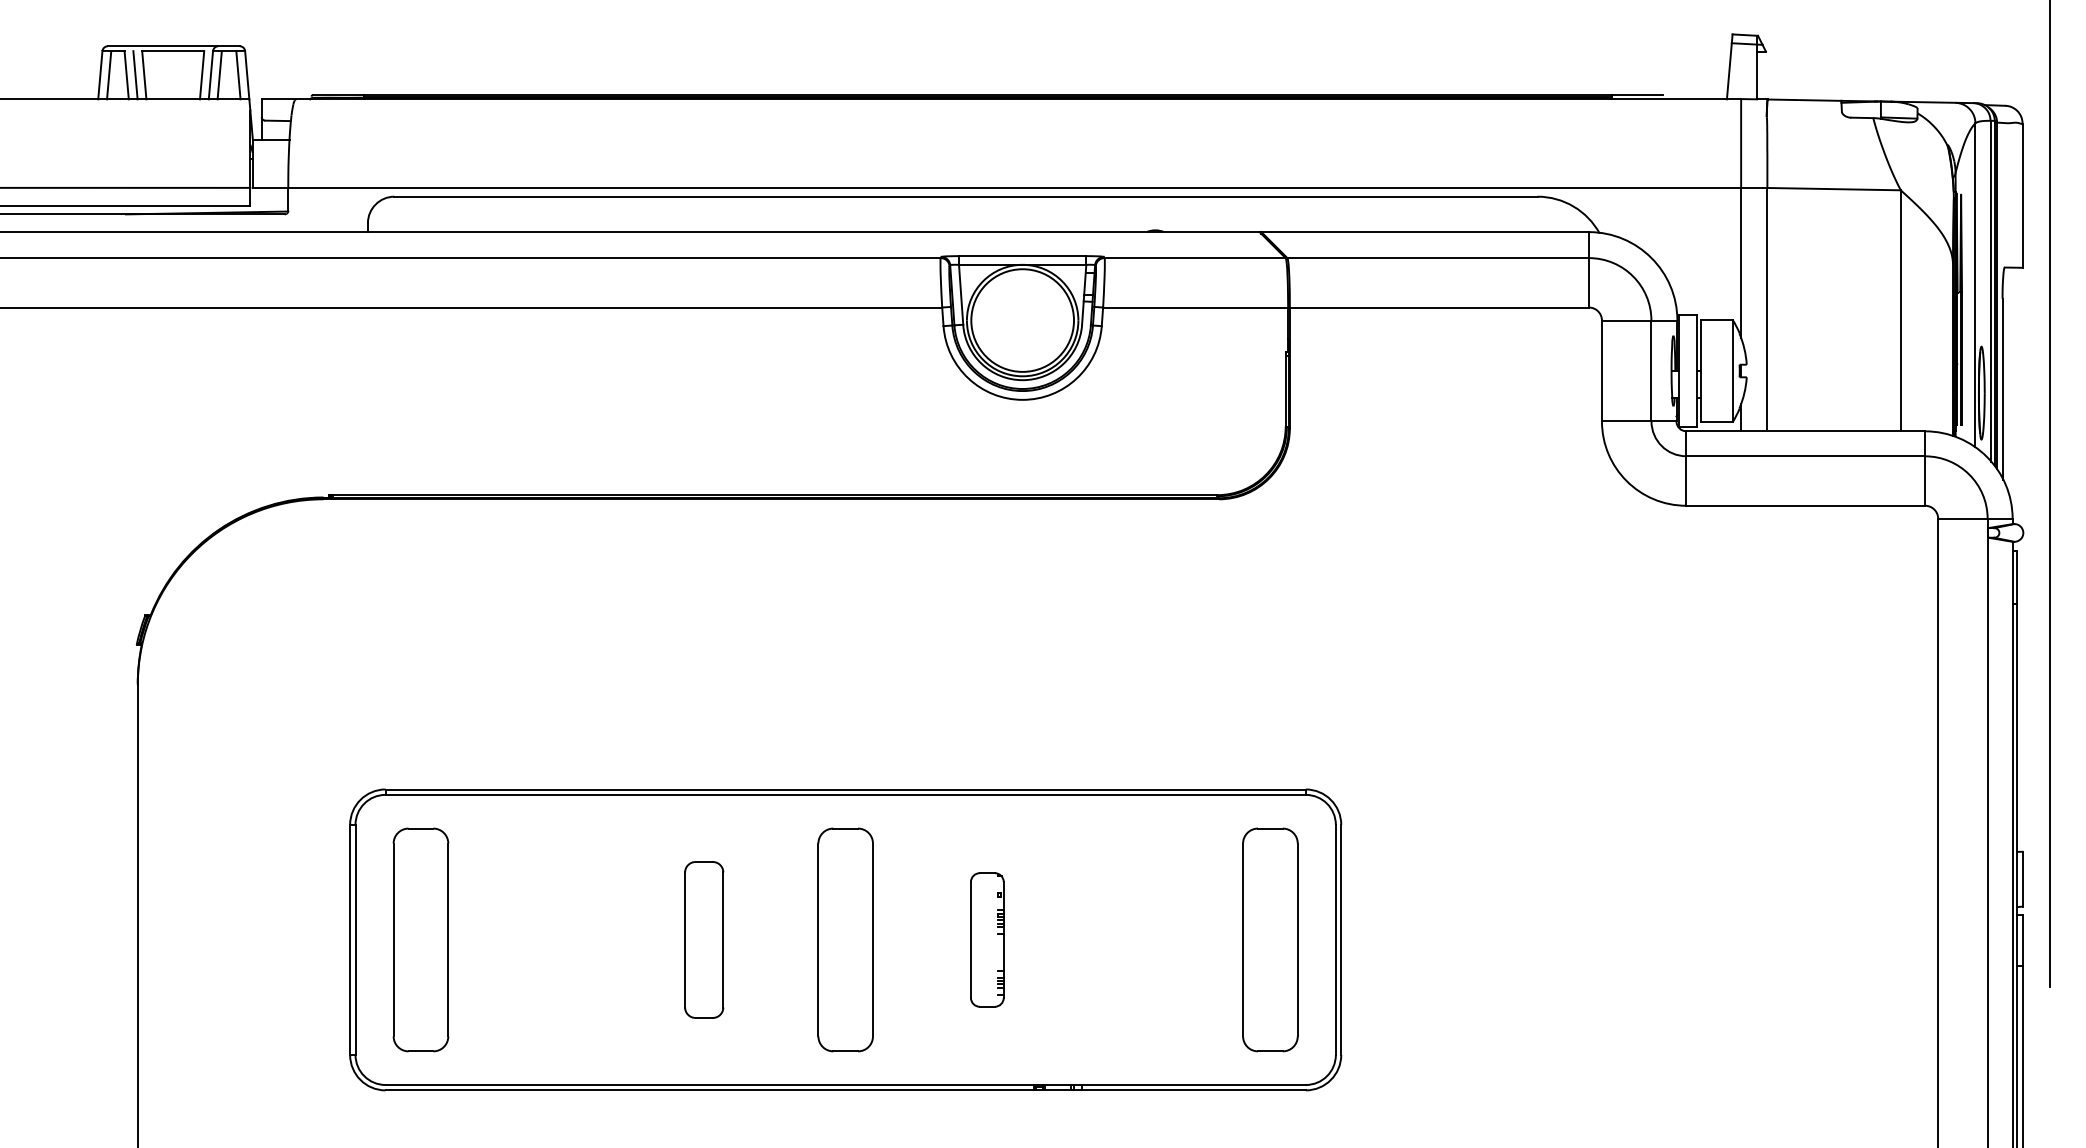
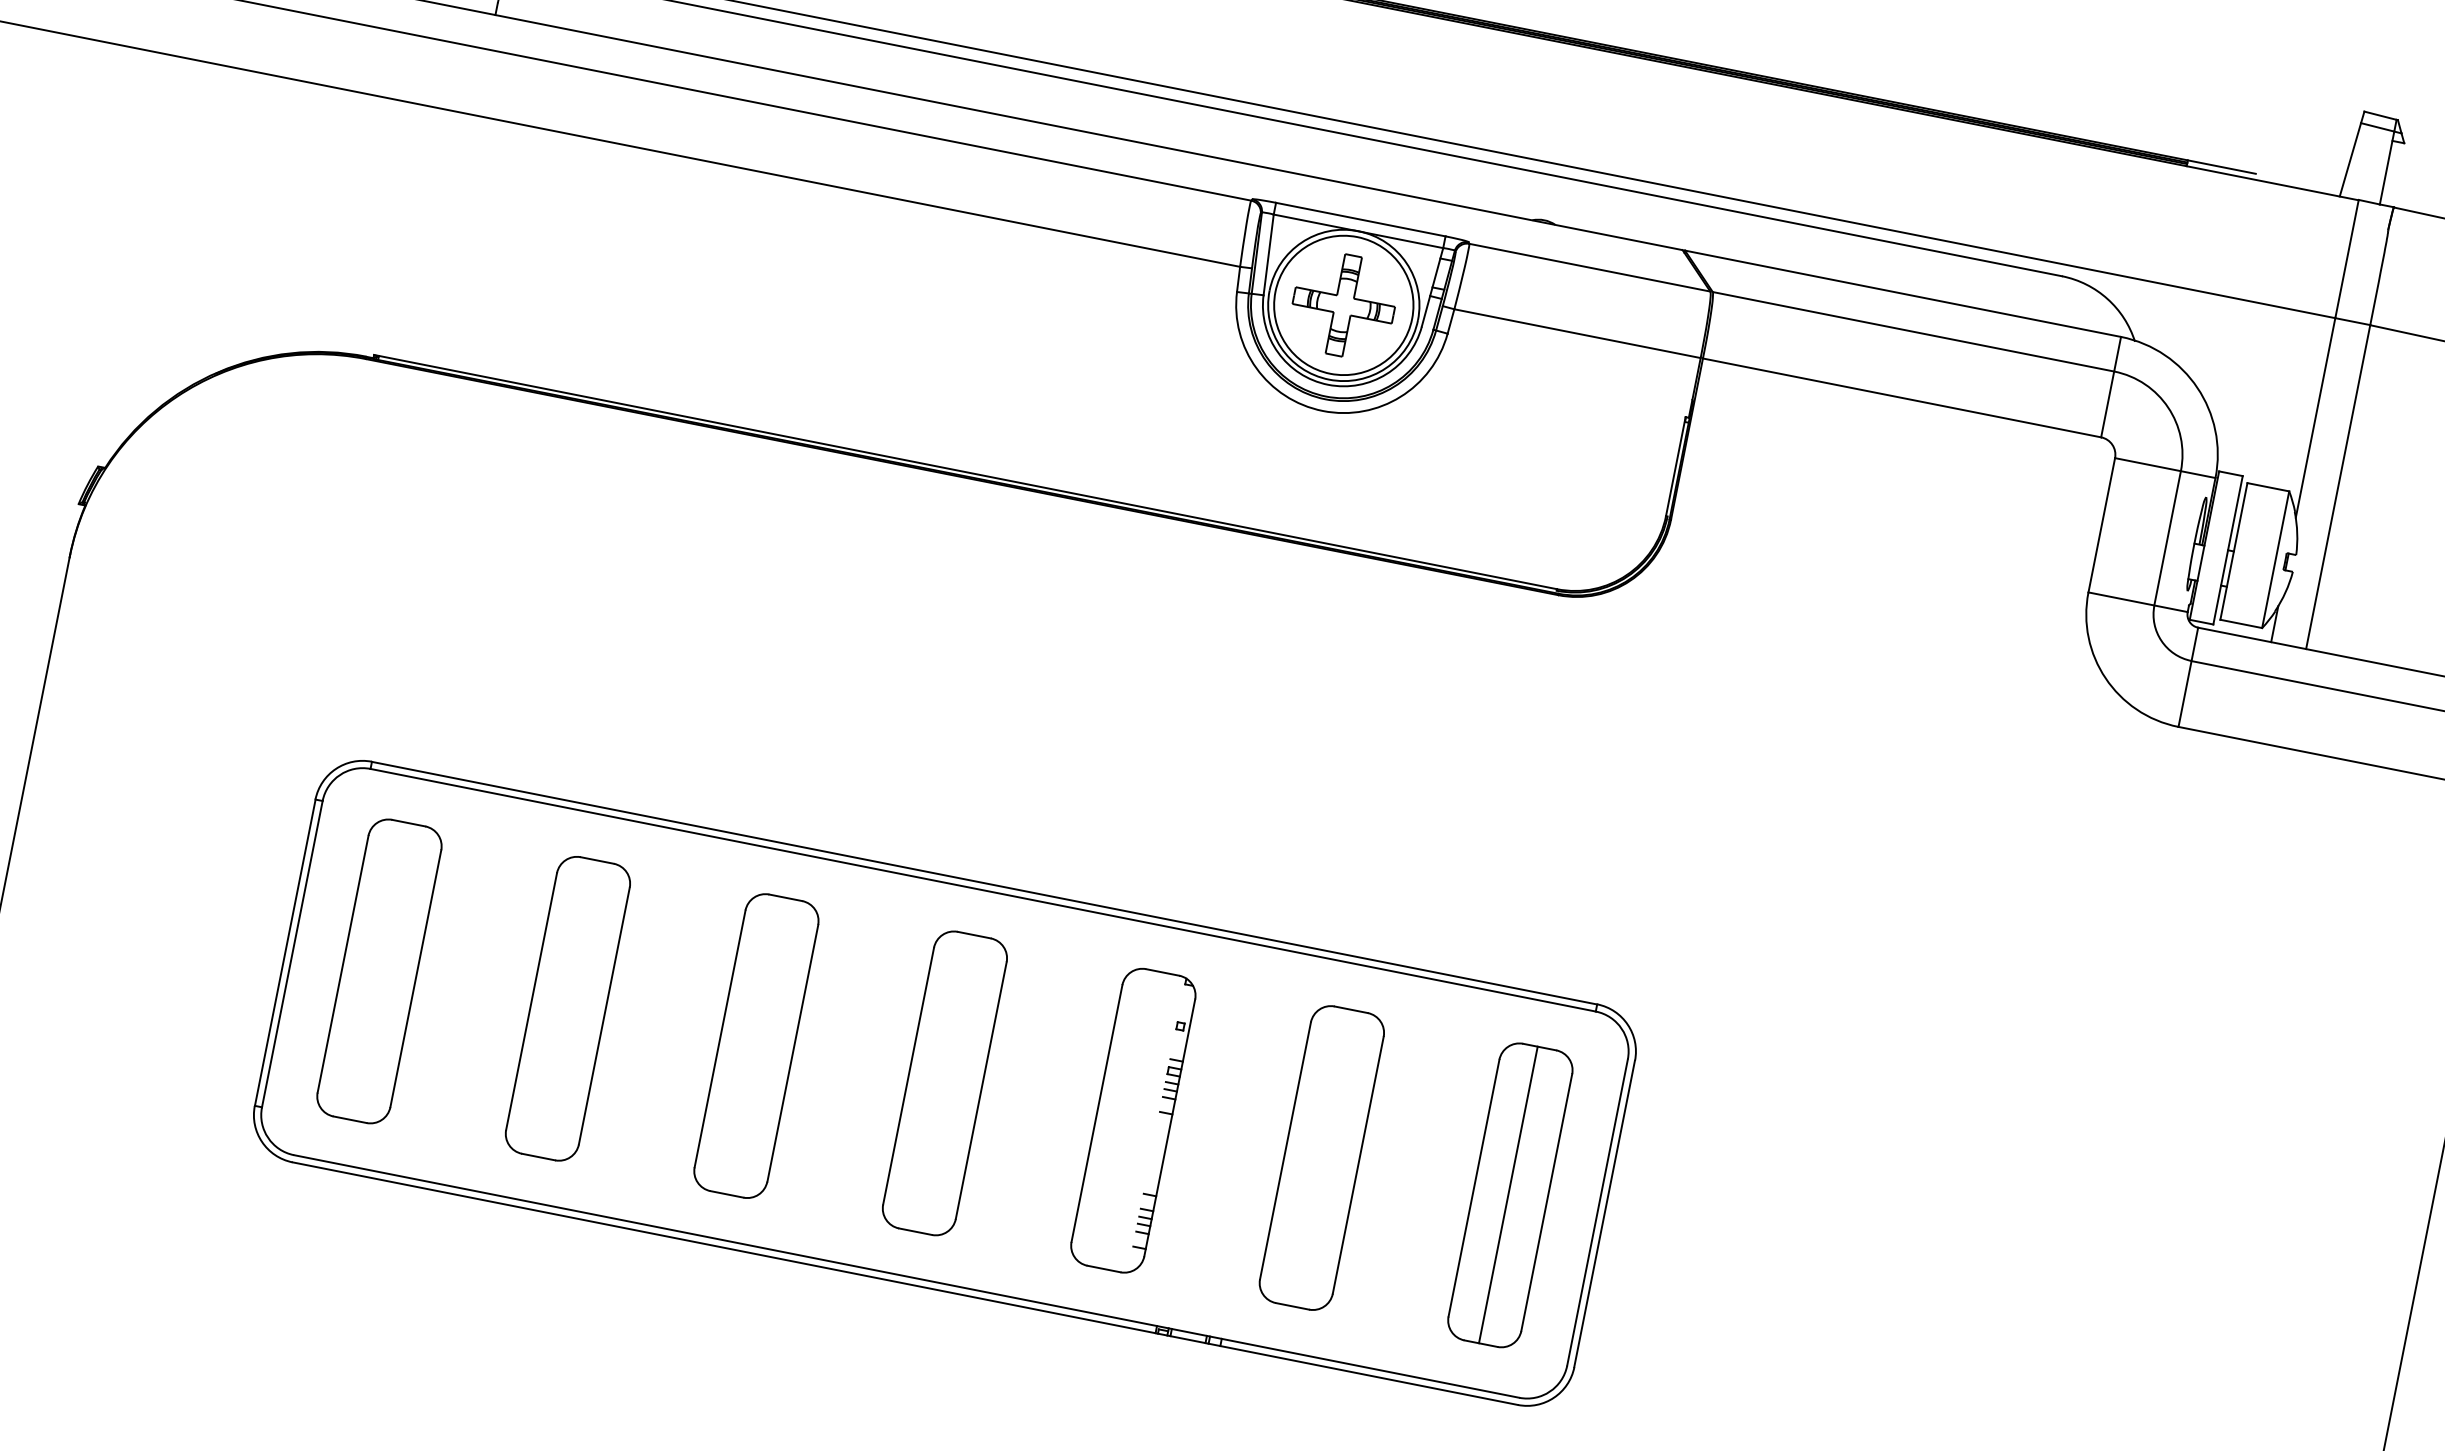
part: (1022, 320) -> (1343, 305), added
part: (562, 939) -> (568, 1008), added
part: (704, 939) -> (757, 1045), size x1.43
part: (987, 939) -> (1133, 1120), size x1.67
part: (1128, 939) -> (1321, 1157), added
line: (1268, 939) -> (1507, 1194), added

